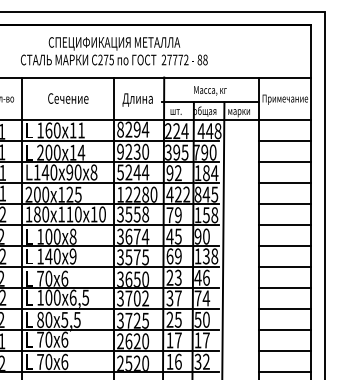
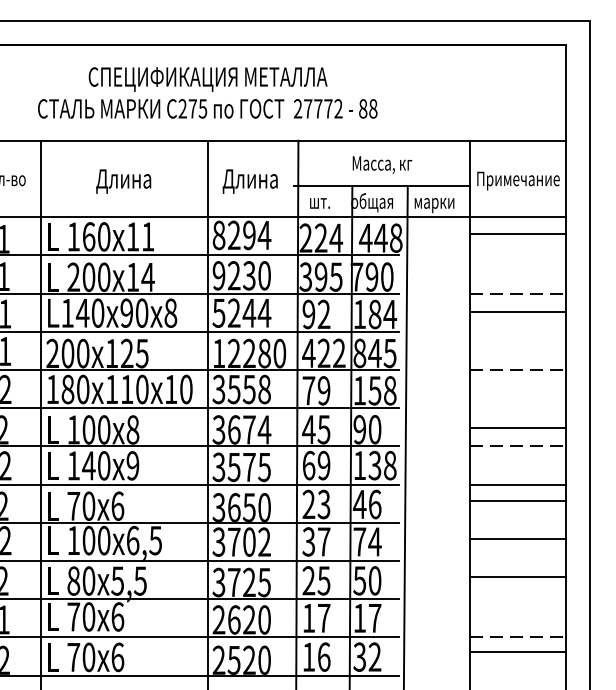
text: (68, 99) -> (124, 180), Сечение -> Длина
line: (284, 140) -> (516, 233), moved
line: (285, 161) -> (518, 293), solid -> dashed
line: (284, 182) -> (516, 311), moved
line: (285, 203) -> (518, 369), solid -> dashed
line: (284, 224) -> (516, 427), moved
line: (285, 245) -> (518, 445), solid -> dashed
line: (284, 287) -> (516, 500), moved
line: (284, 308) -> (516, 538), moved
line: (284, 329) -> (516, 576), moved
line: (285, 350) -> (518, 636), solid -> dashed
line: (284, 372) -> (516, 652), moved

